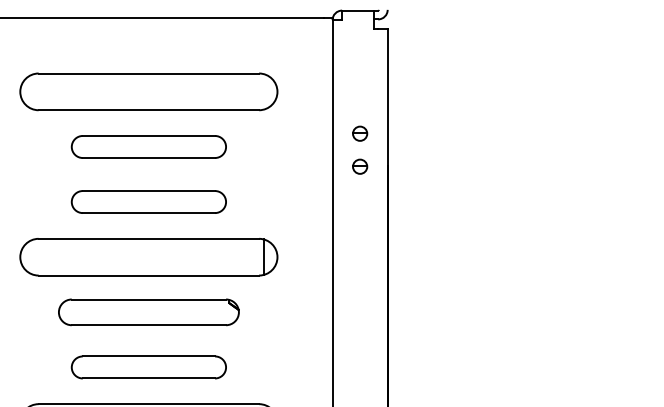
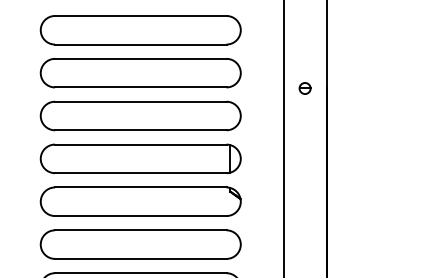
part: (360, 133) -> (305, 62), removed
part: (148, 146) -> (140, 72), size x1.67
part: (148, 201) -> (140, 115), size x1.67
part: (148, 312) -> (140, 201), size x1.43
part: (148, 367) -> (140, 244), size x1.67

